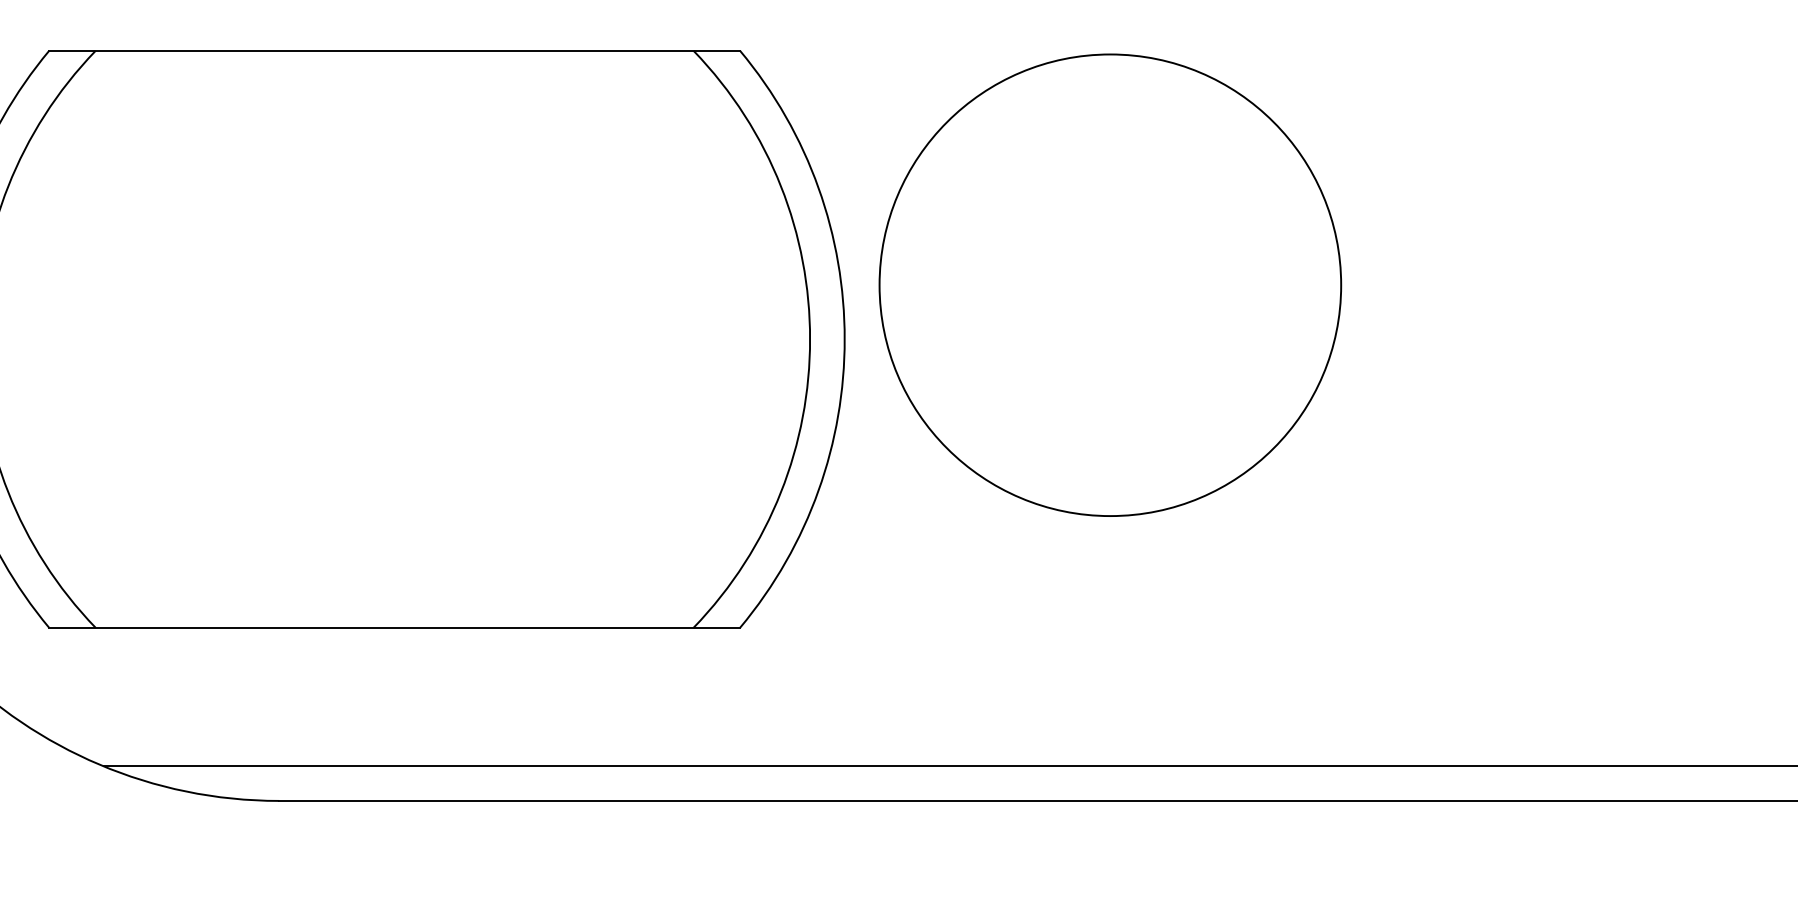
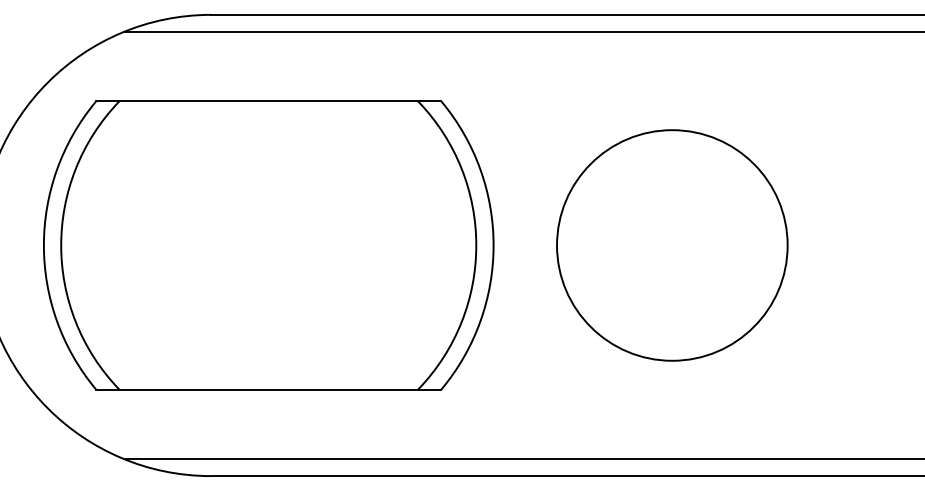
circle: (1110, 285) -> (672, 245), moved

